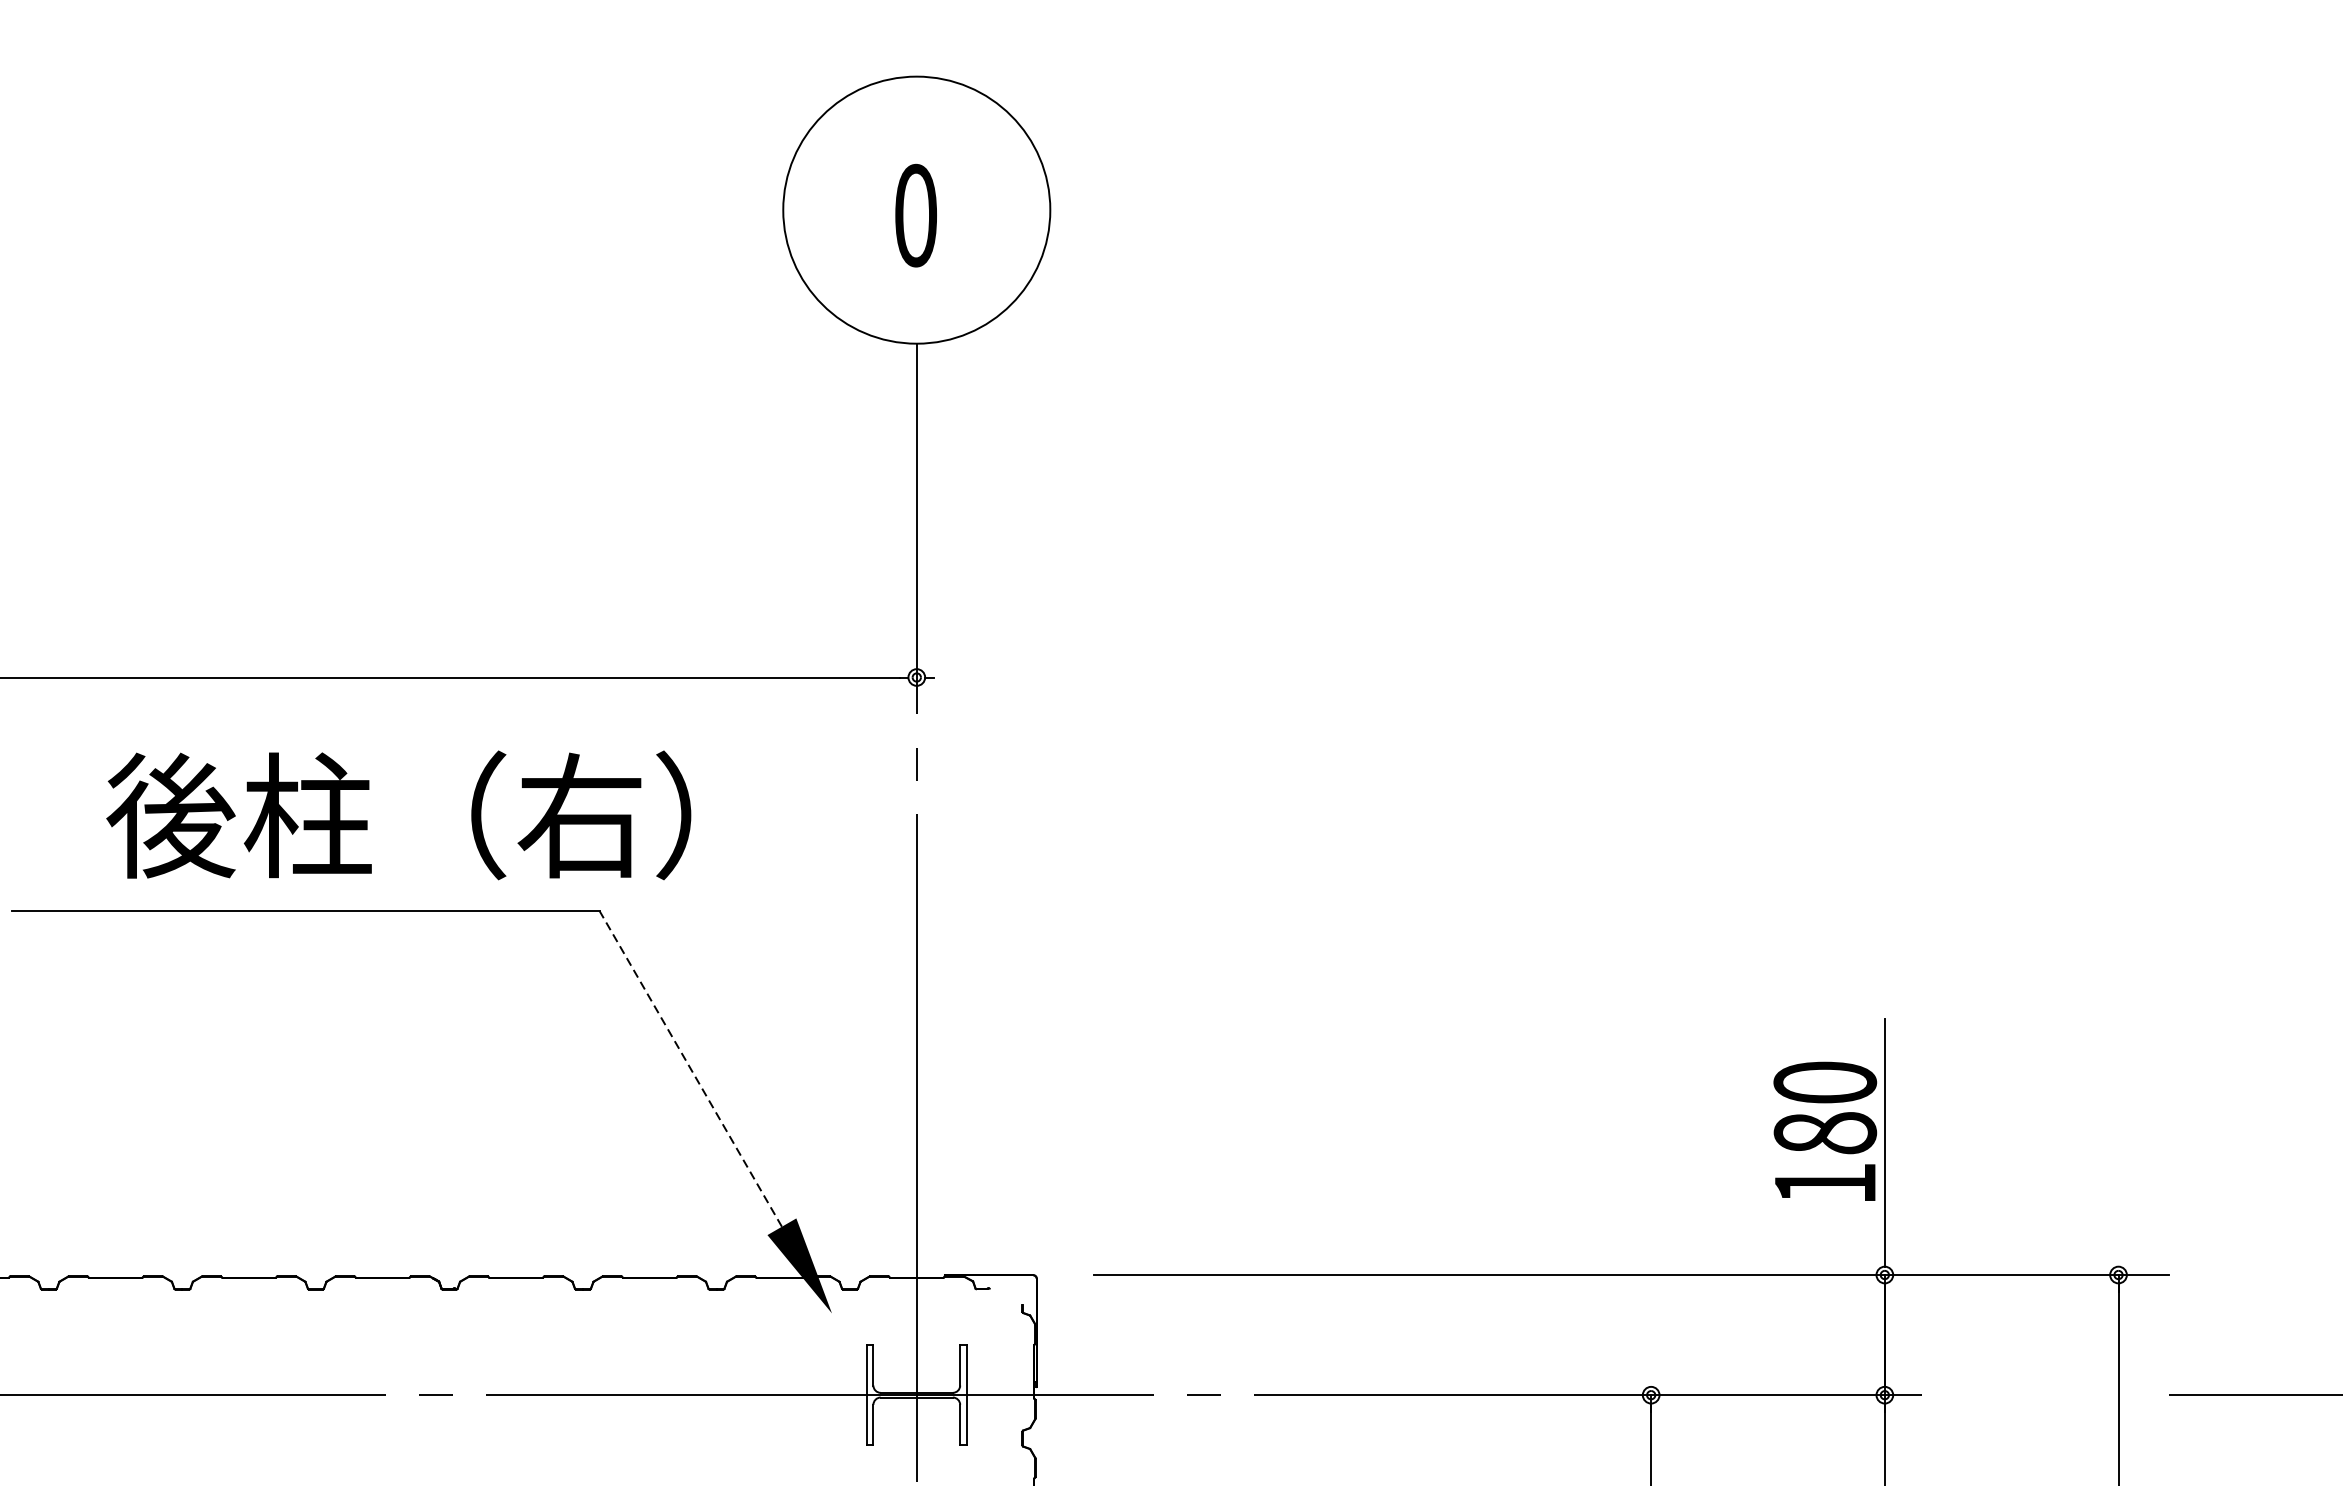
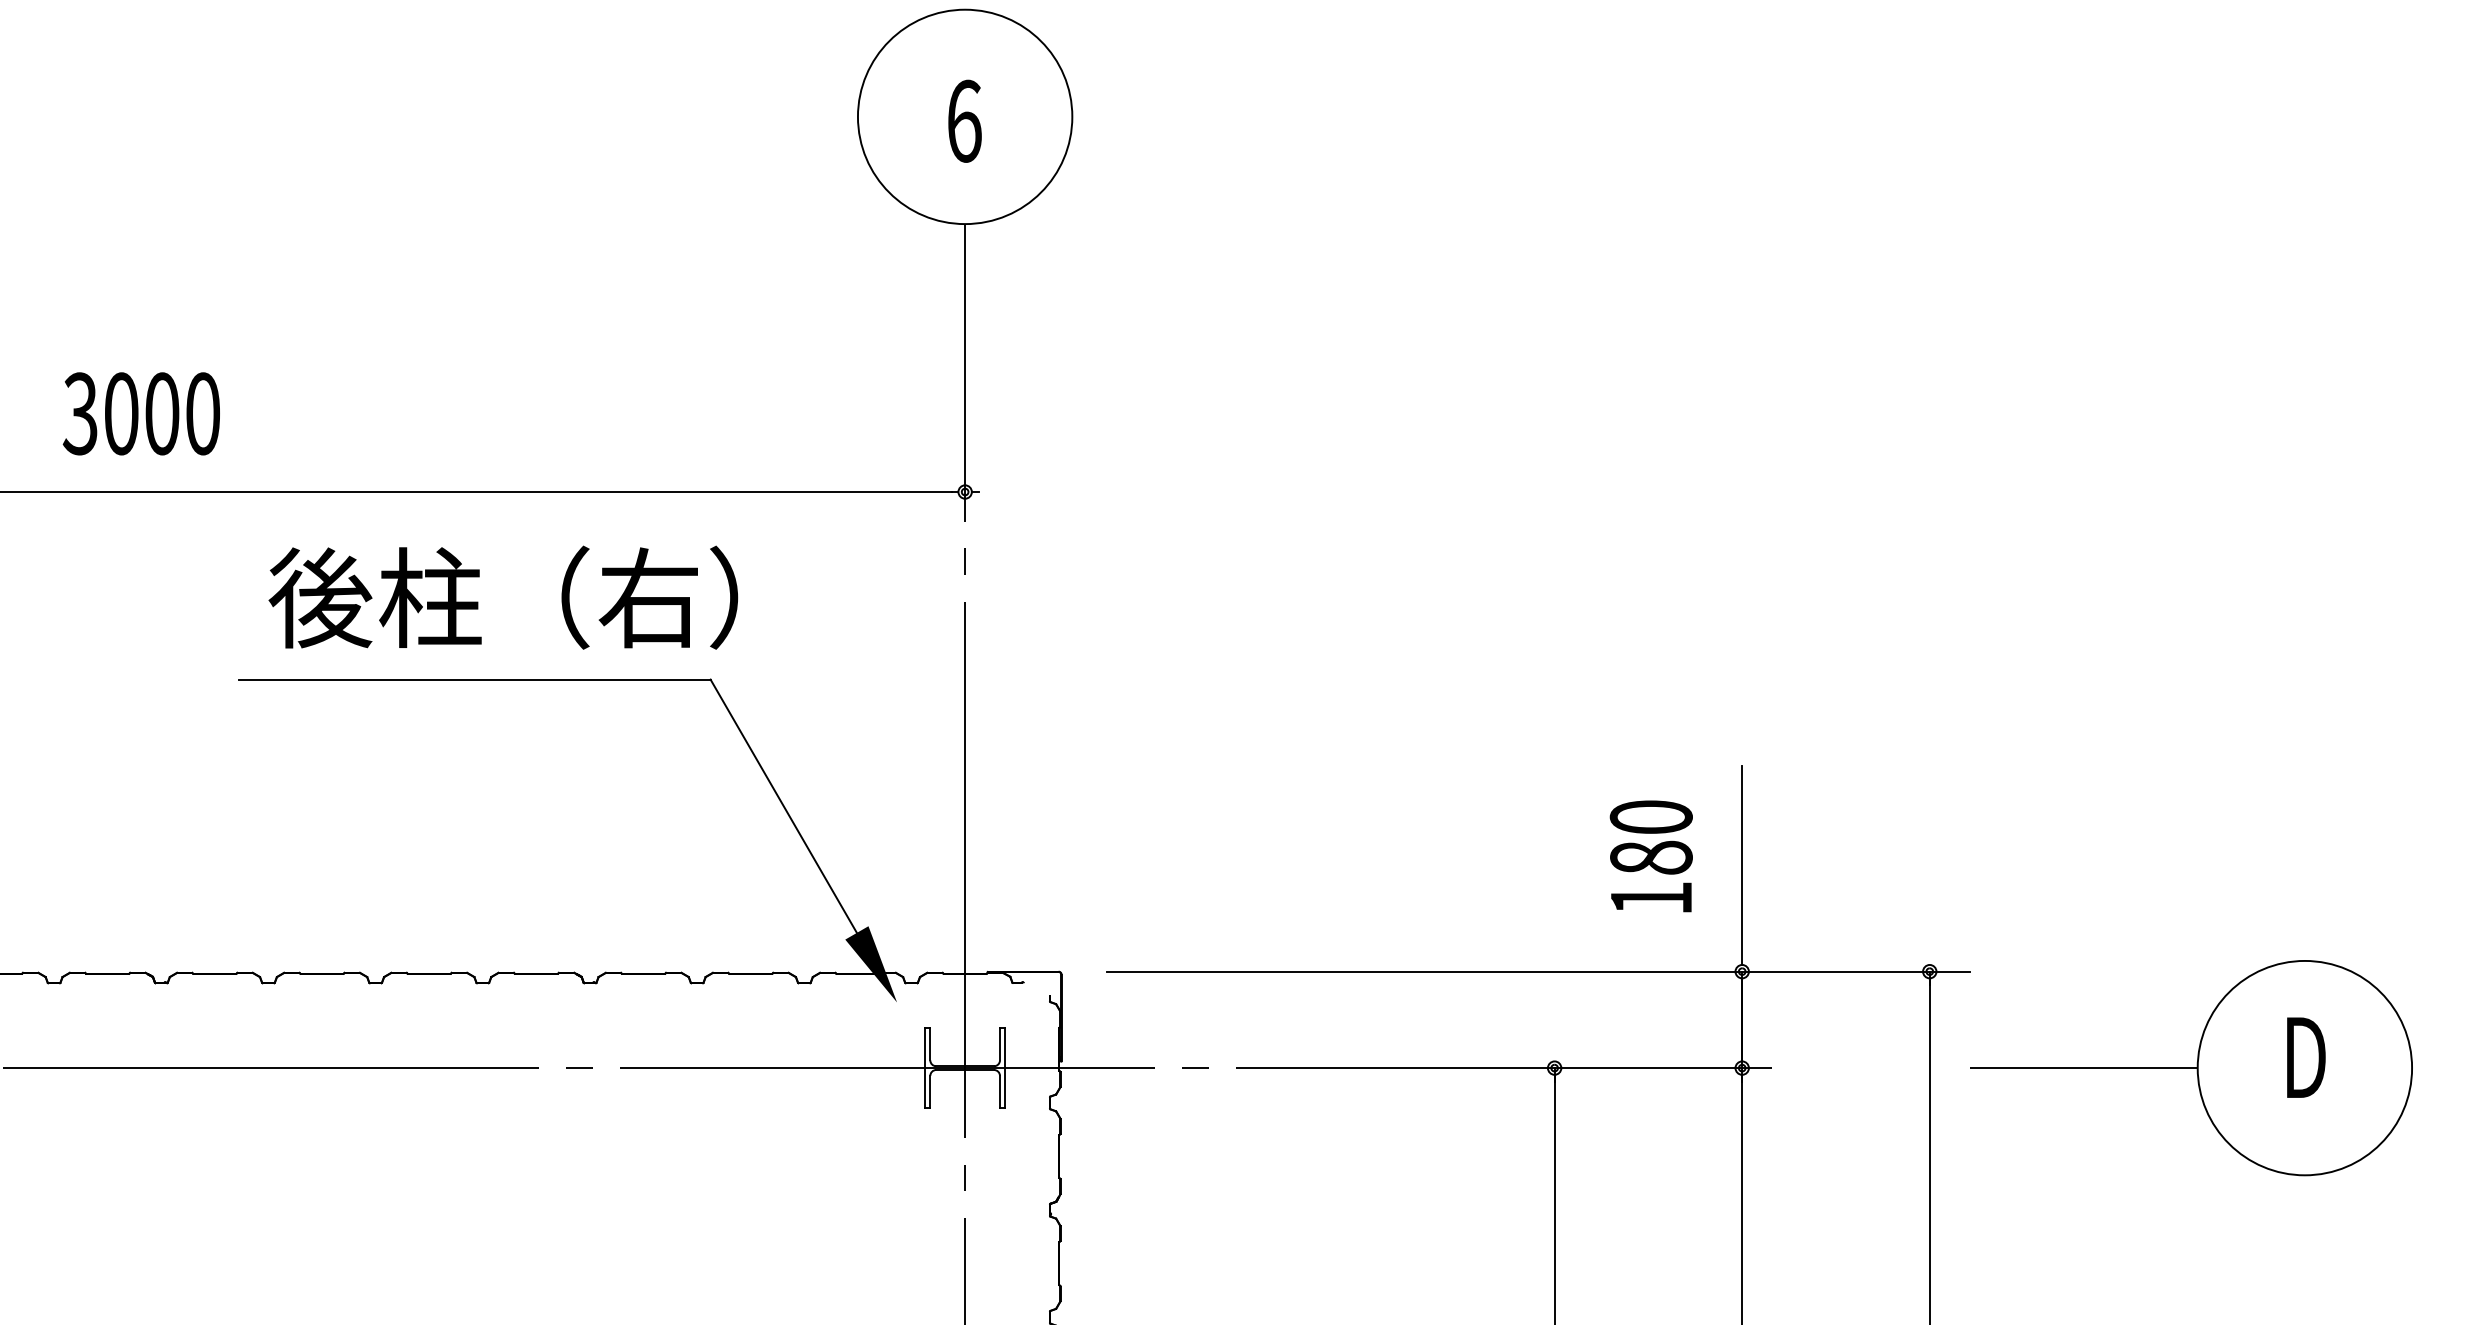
text: (915, 214) -> (964, 120), 0 -> 6
text: (398, 815) -> (503, 597), moved
line: (690, 1068) -> (783, 805), dashed -> solid
text: (1824, 1131) -> (1650, 856), moved

